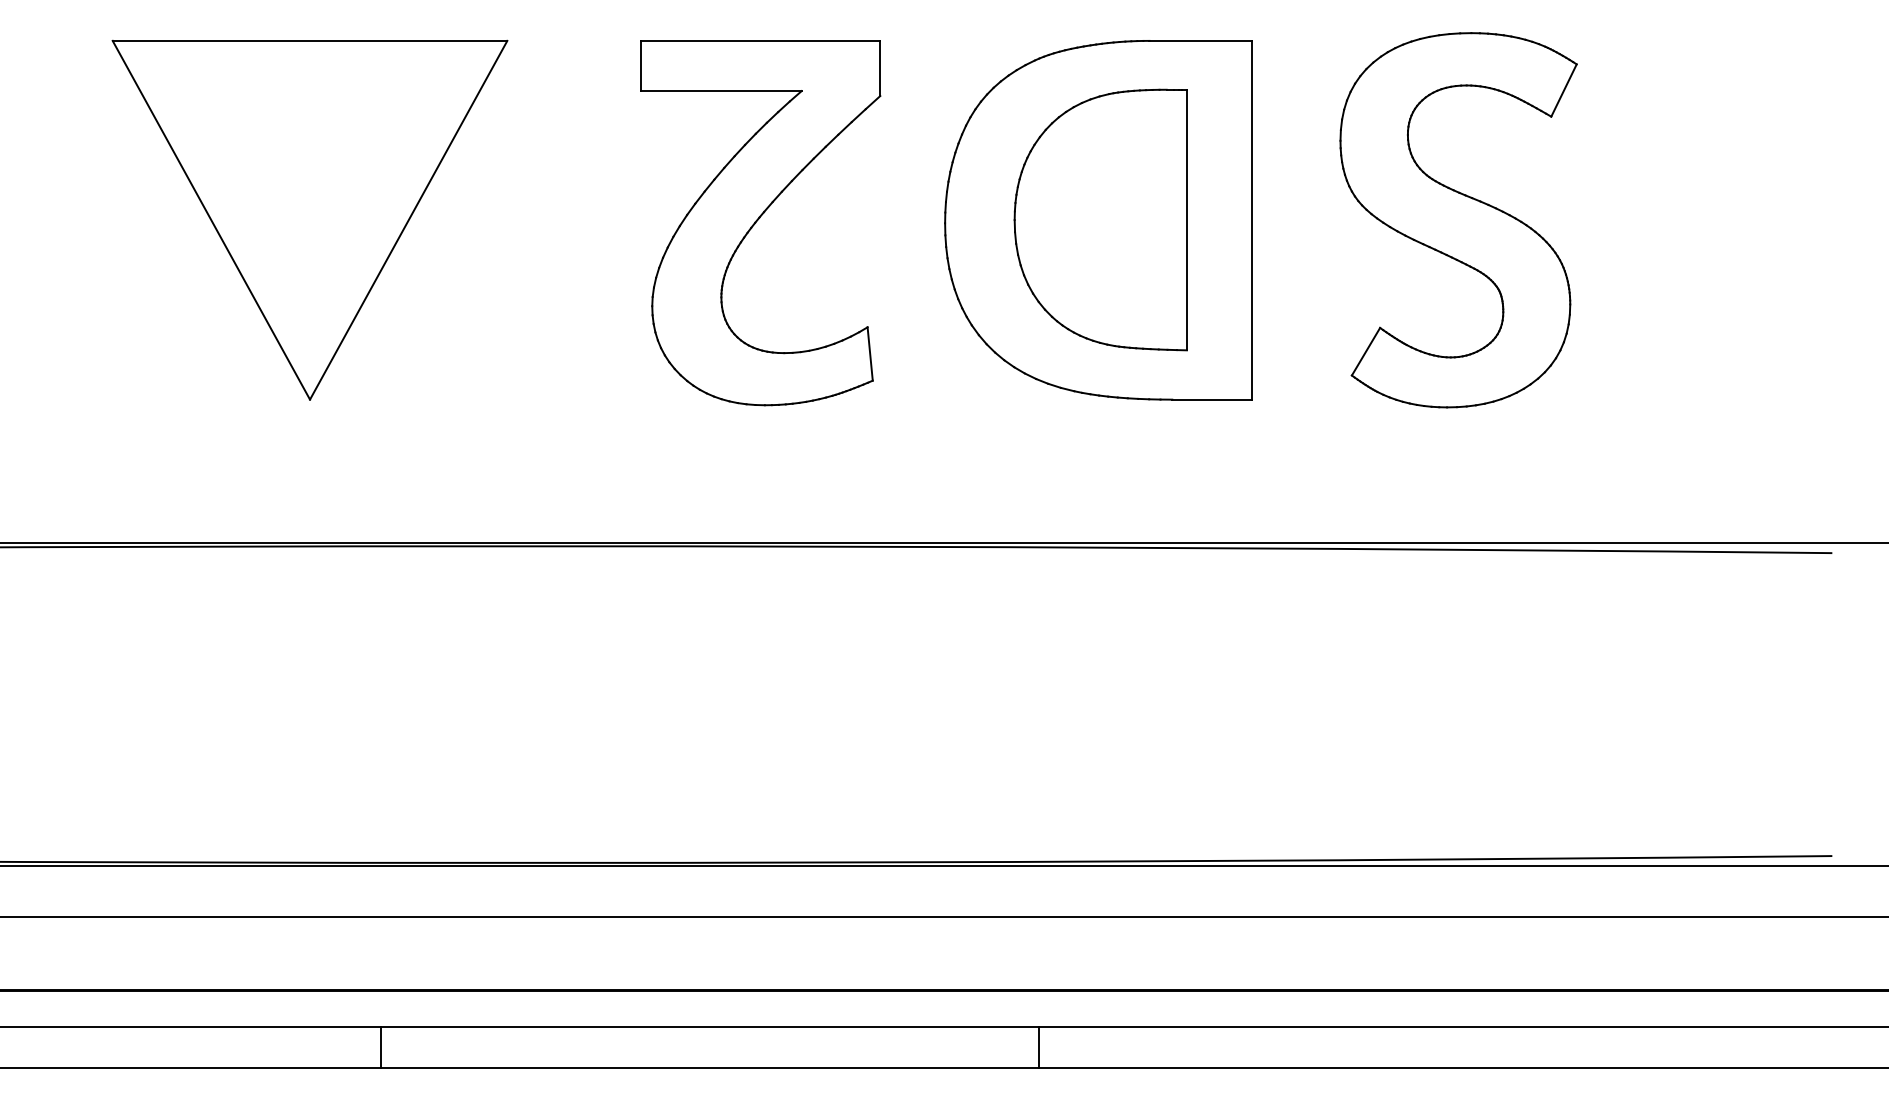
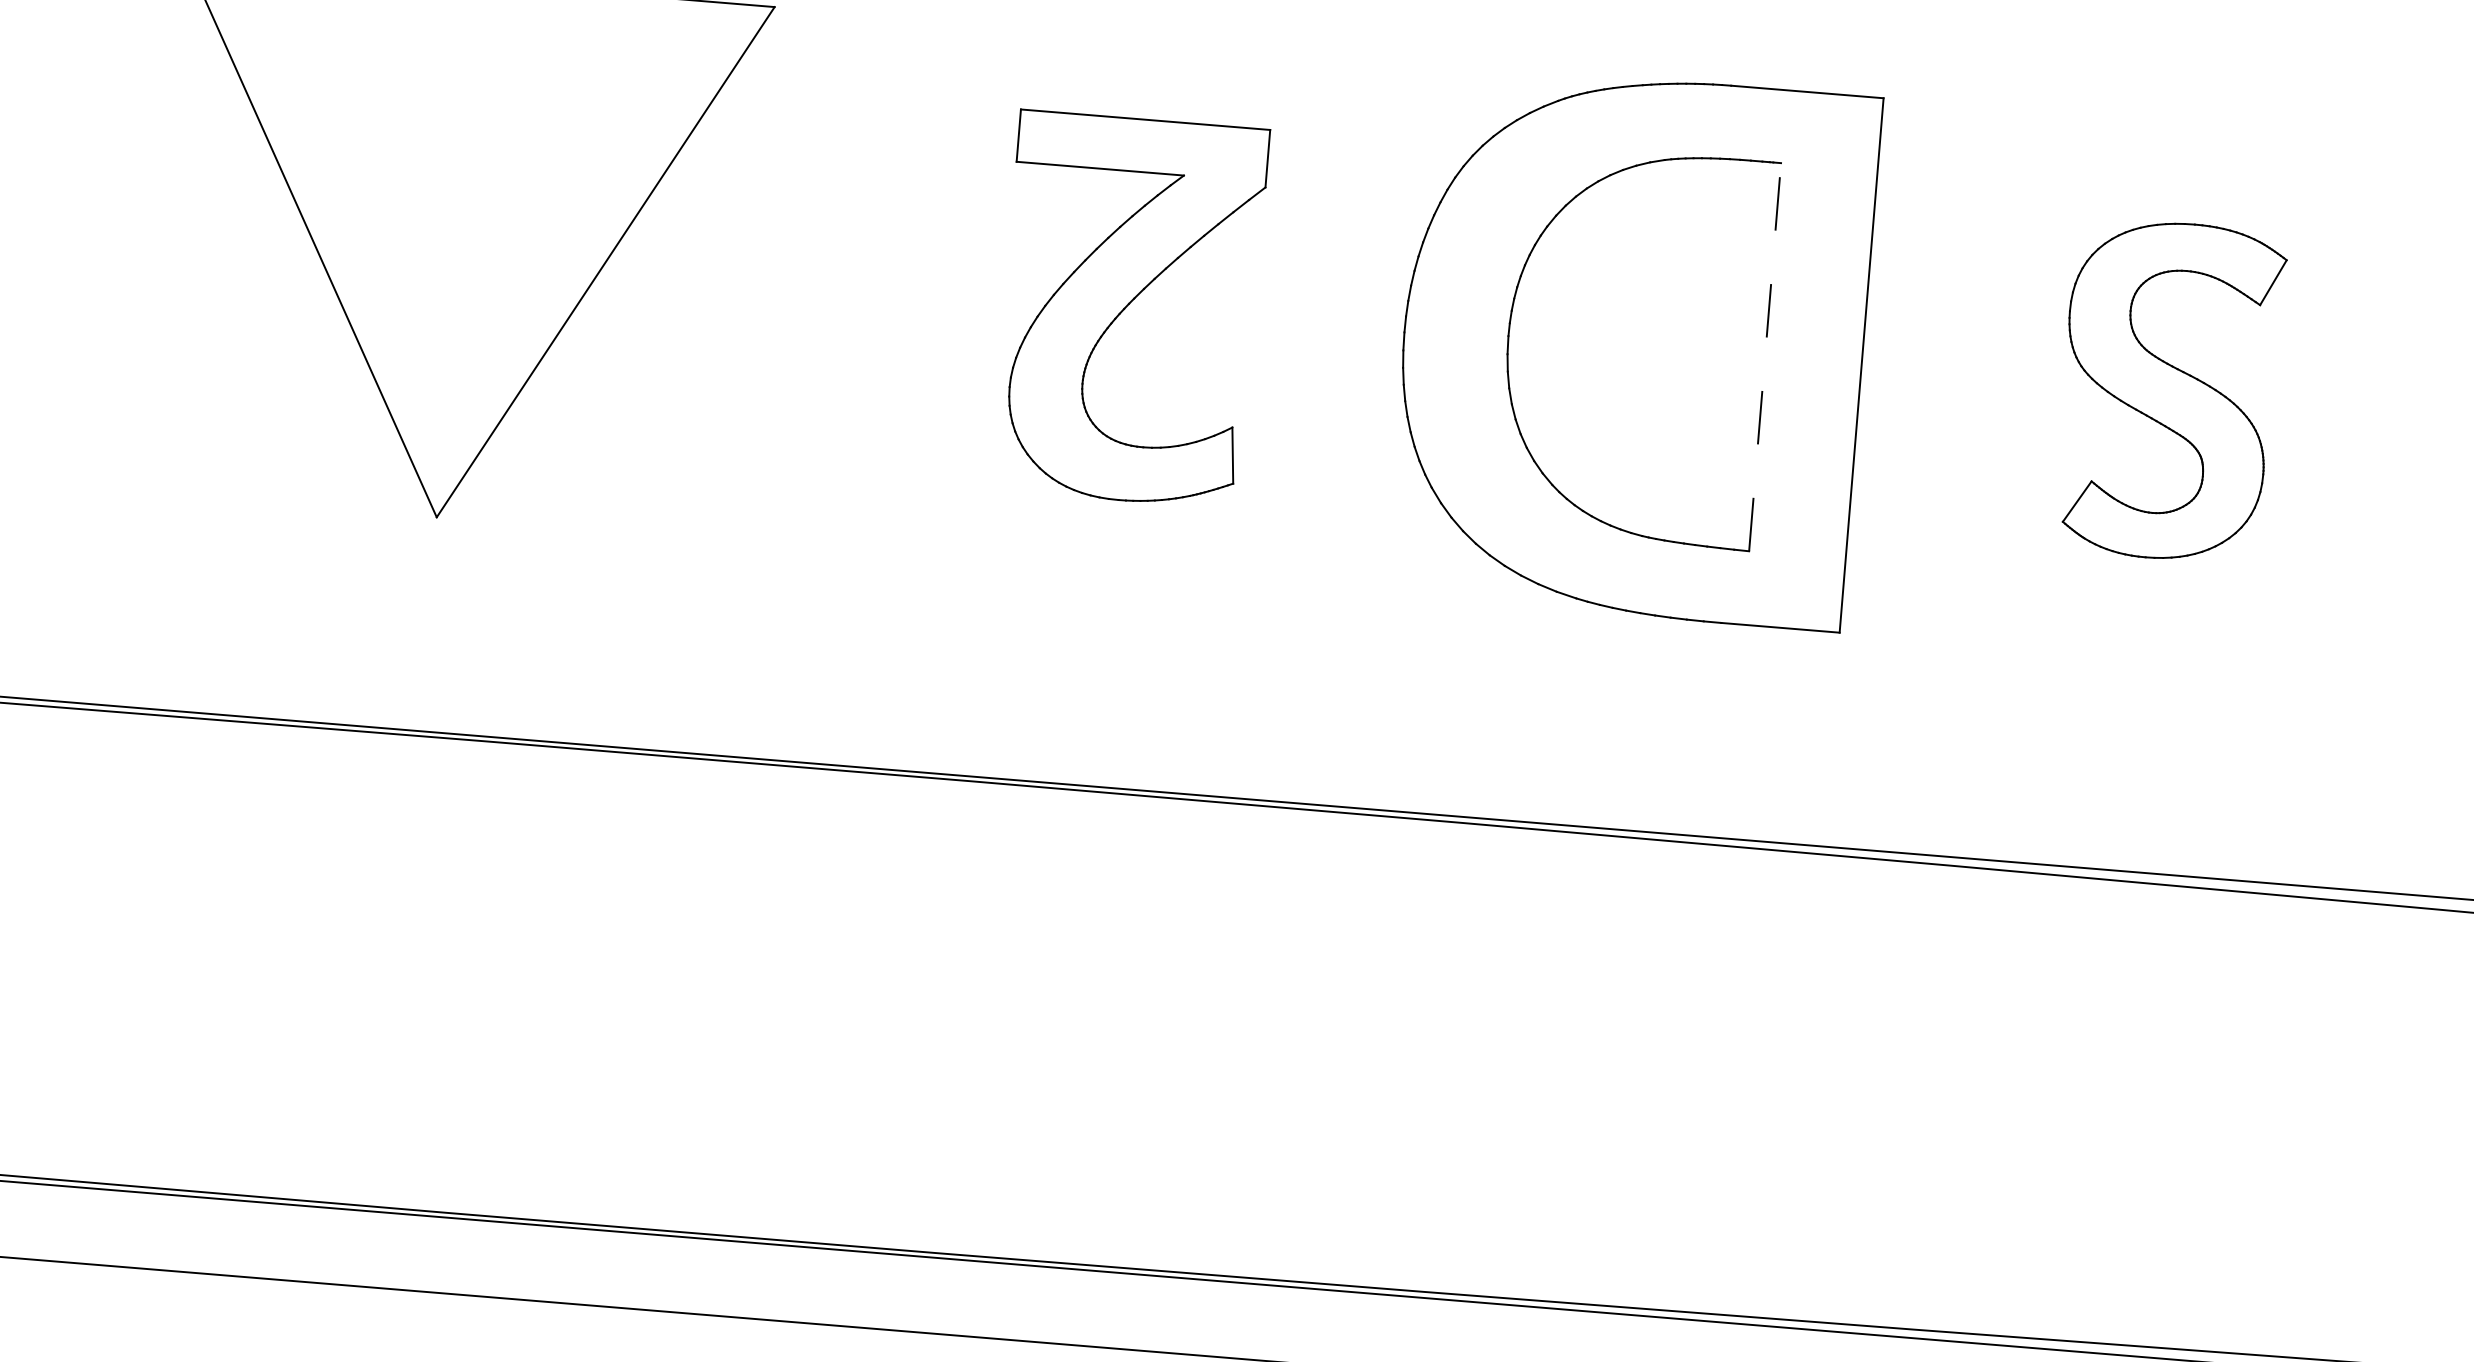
line: (1186, 219) -> (1764, 356), solid -> dashed
part: (1458, 220) -> (2169, 391), size x0.6
part: (760, 223) -> (1129, 310), size x0.7

